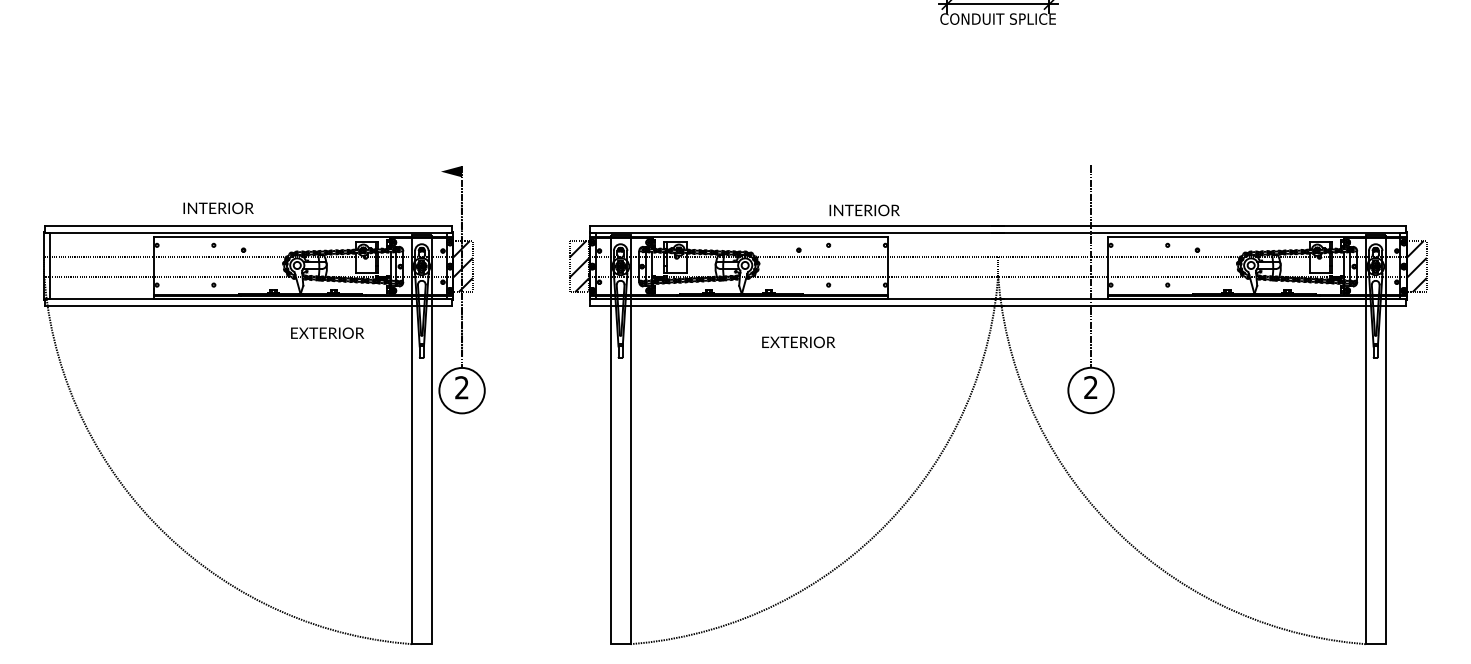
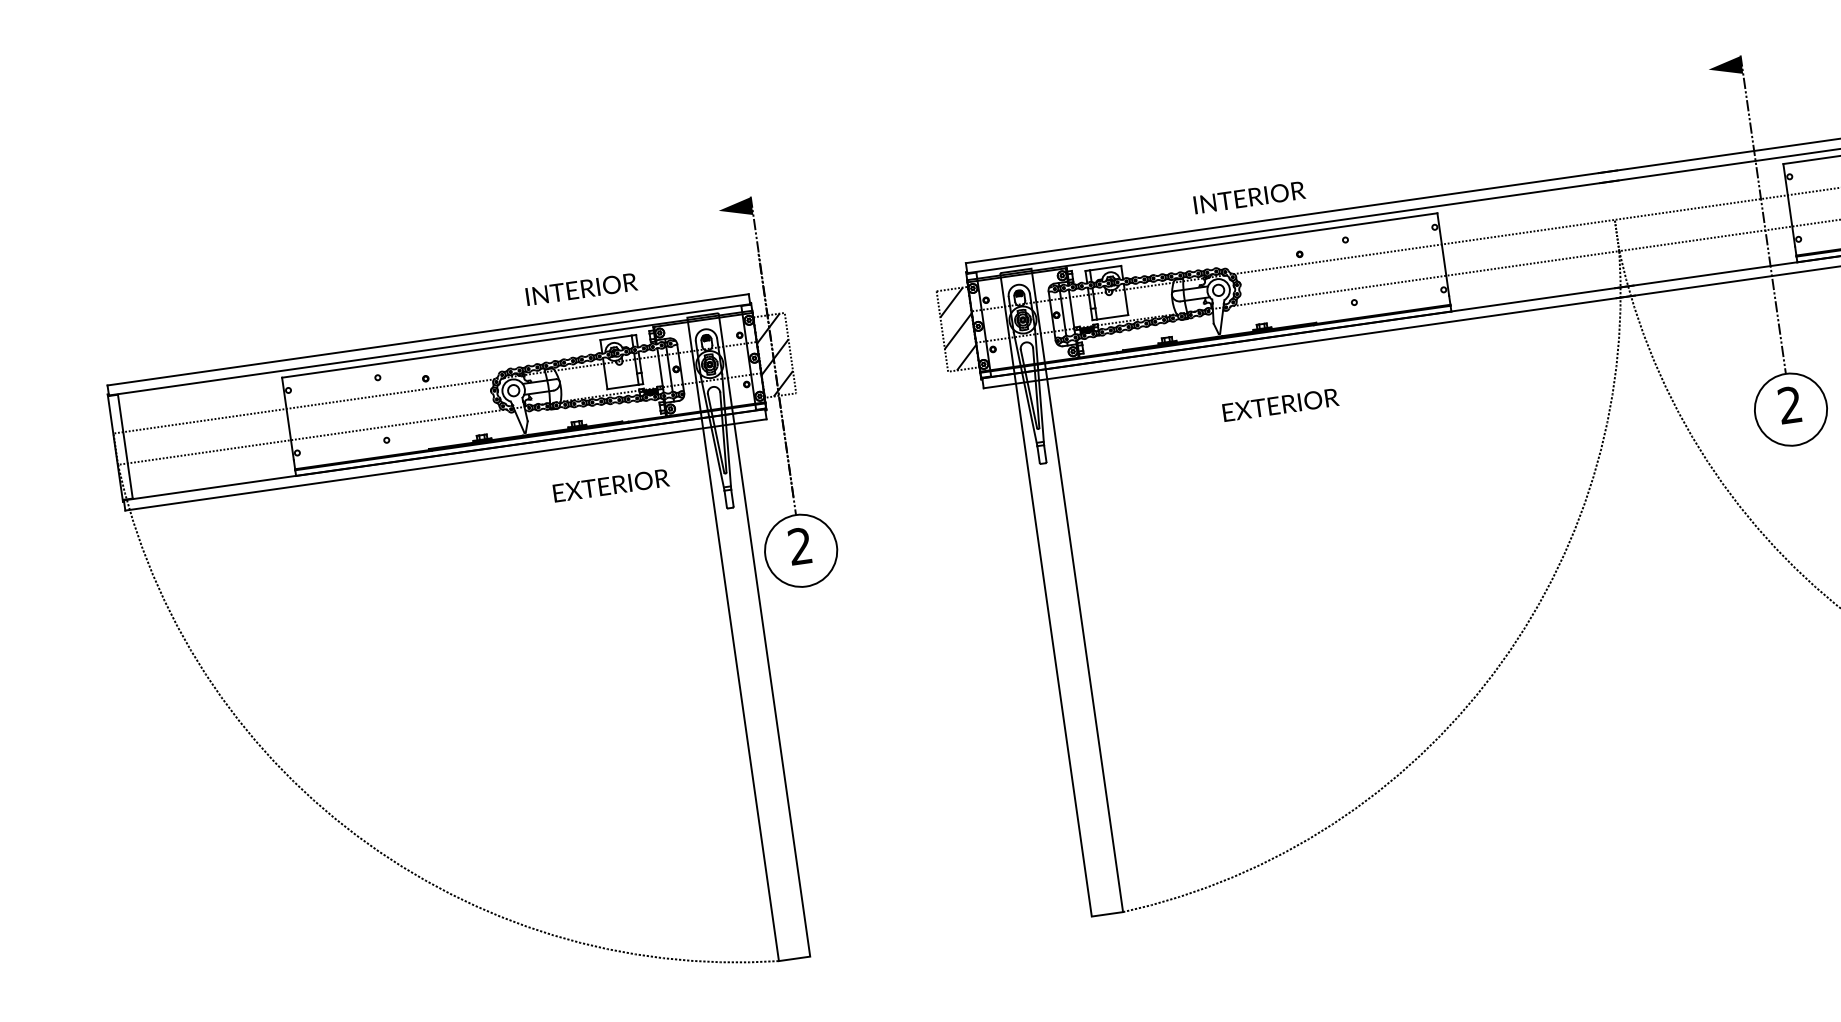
fill: (1080, 171) -> (1725, 67), added
text: (218, 207) -> (581, 287), moved
text: (864, 210) -> (1249, 197), moved
text: (327, 332) -> (610, 484), moved
text: (798, 342) -> (1280, 405), moved

